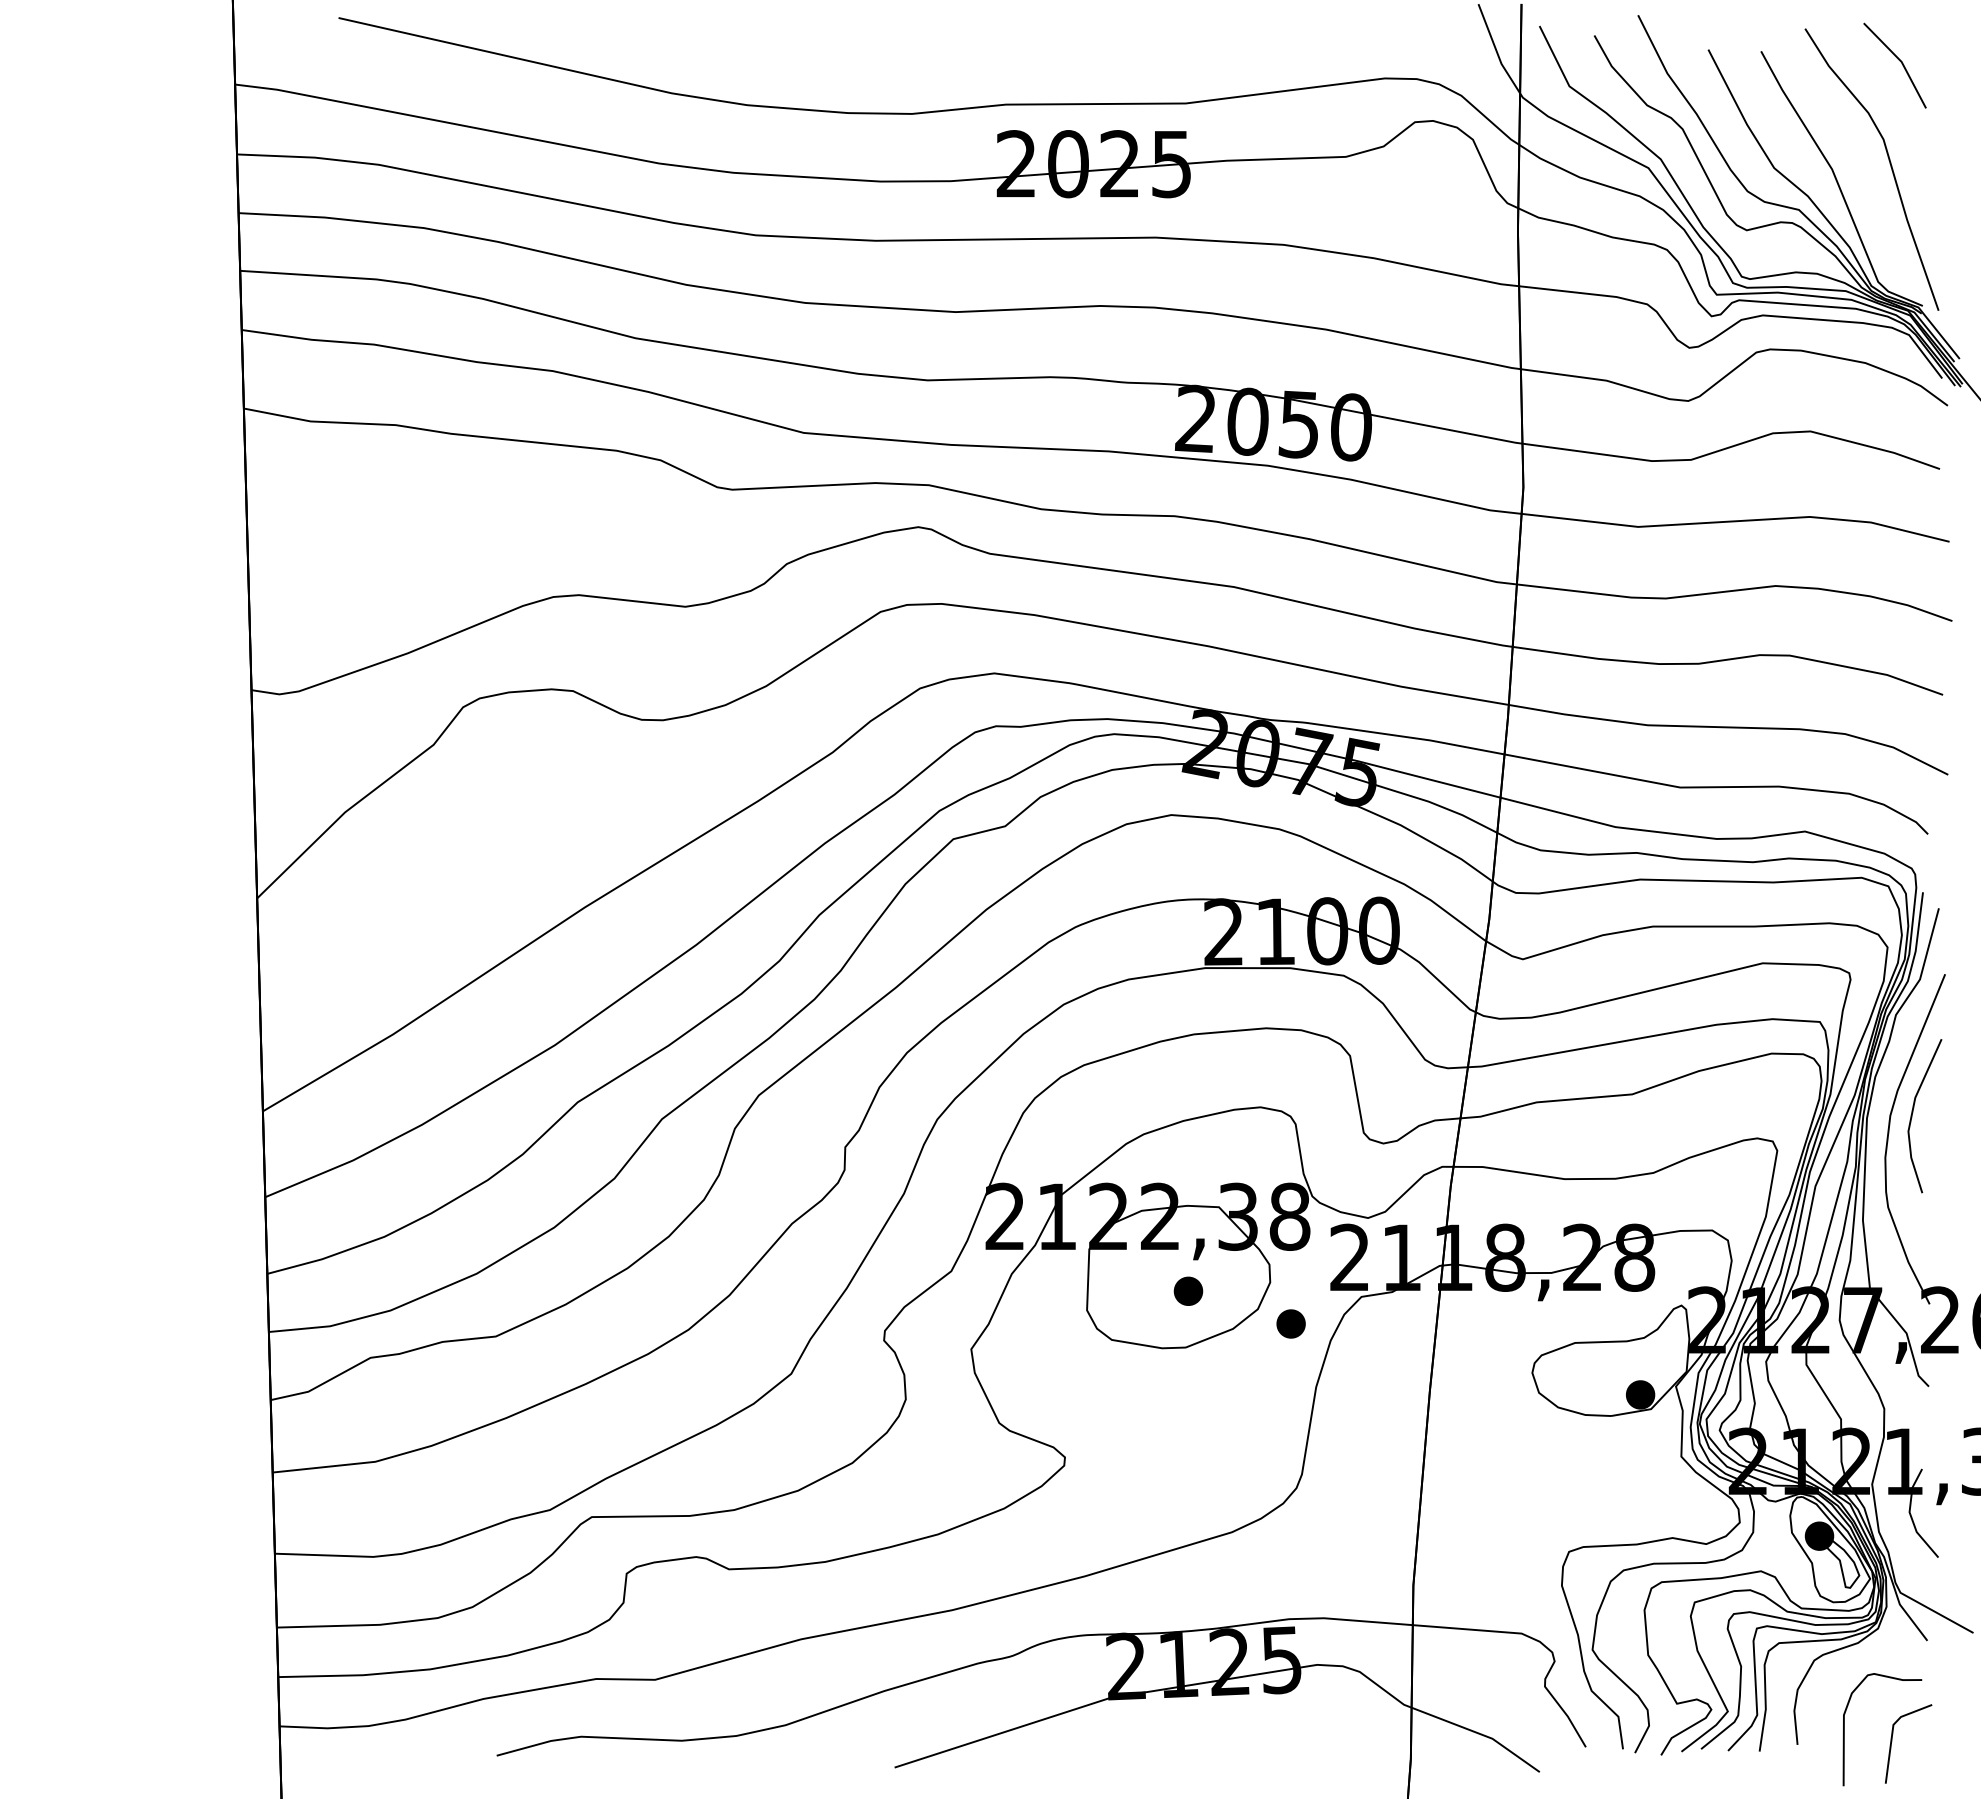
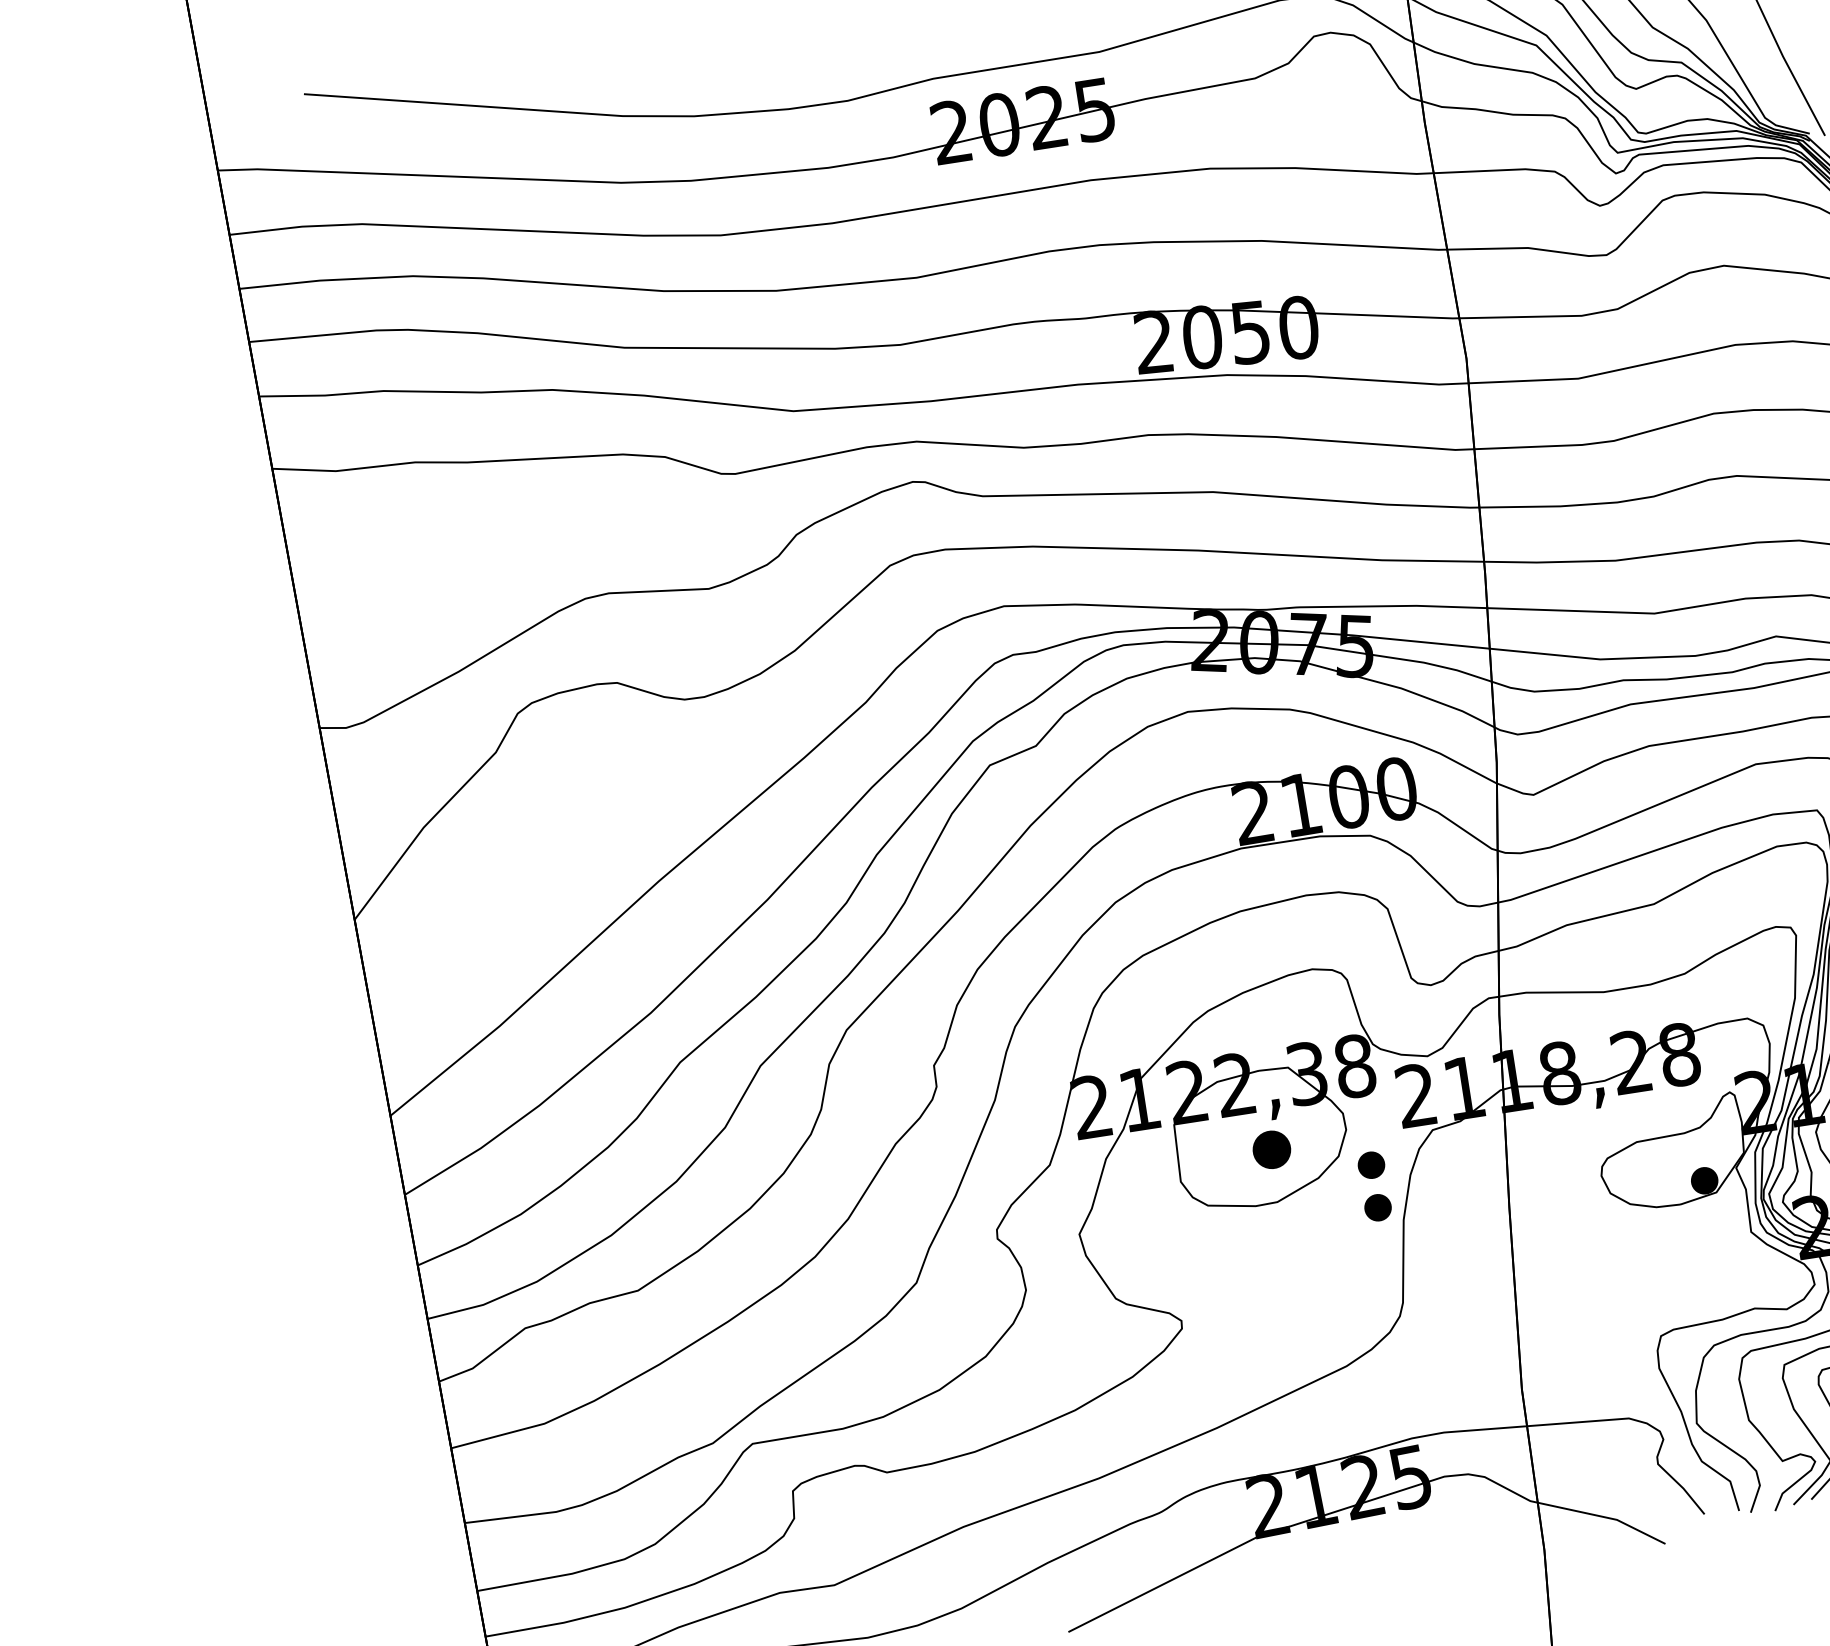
part: (1188, 1290) -> (1271, 1148), size x1.4
part: (1290, 1369) -> (1377, 1207), added

